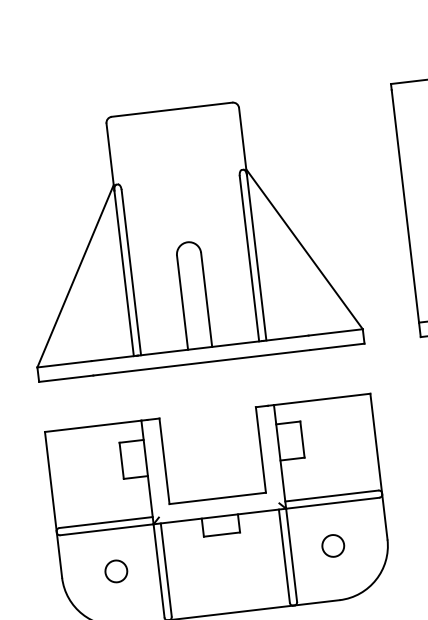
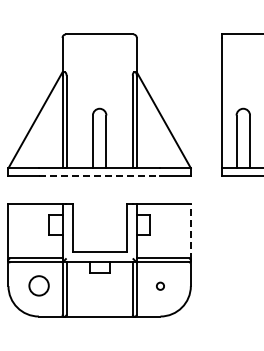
line: (201, 363) -> (99, 176), solid -> dashed
line: (375, 443) -> (190, 232), solid -> dashed
circle: (333, 546) -> (160, 286), size x0.6
circle: (115, 572) -> (38, 286), size x1.6

